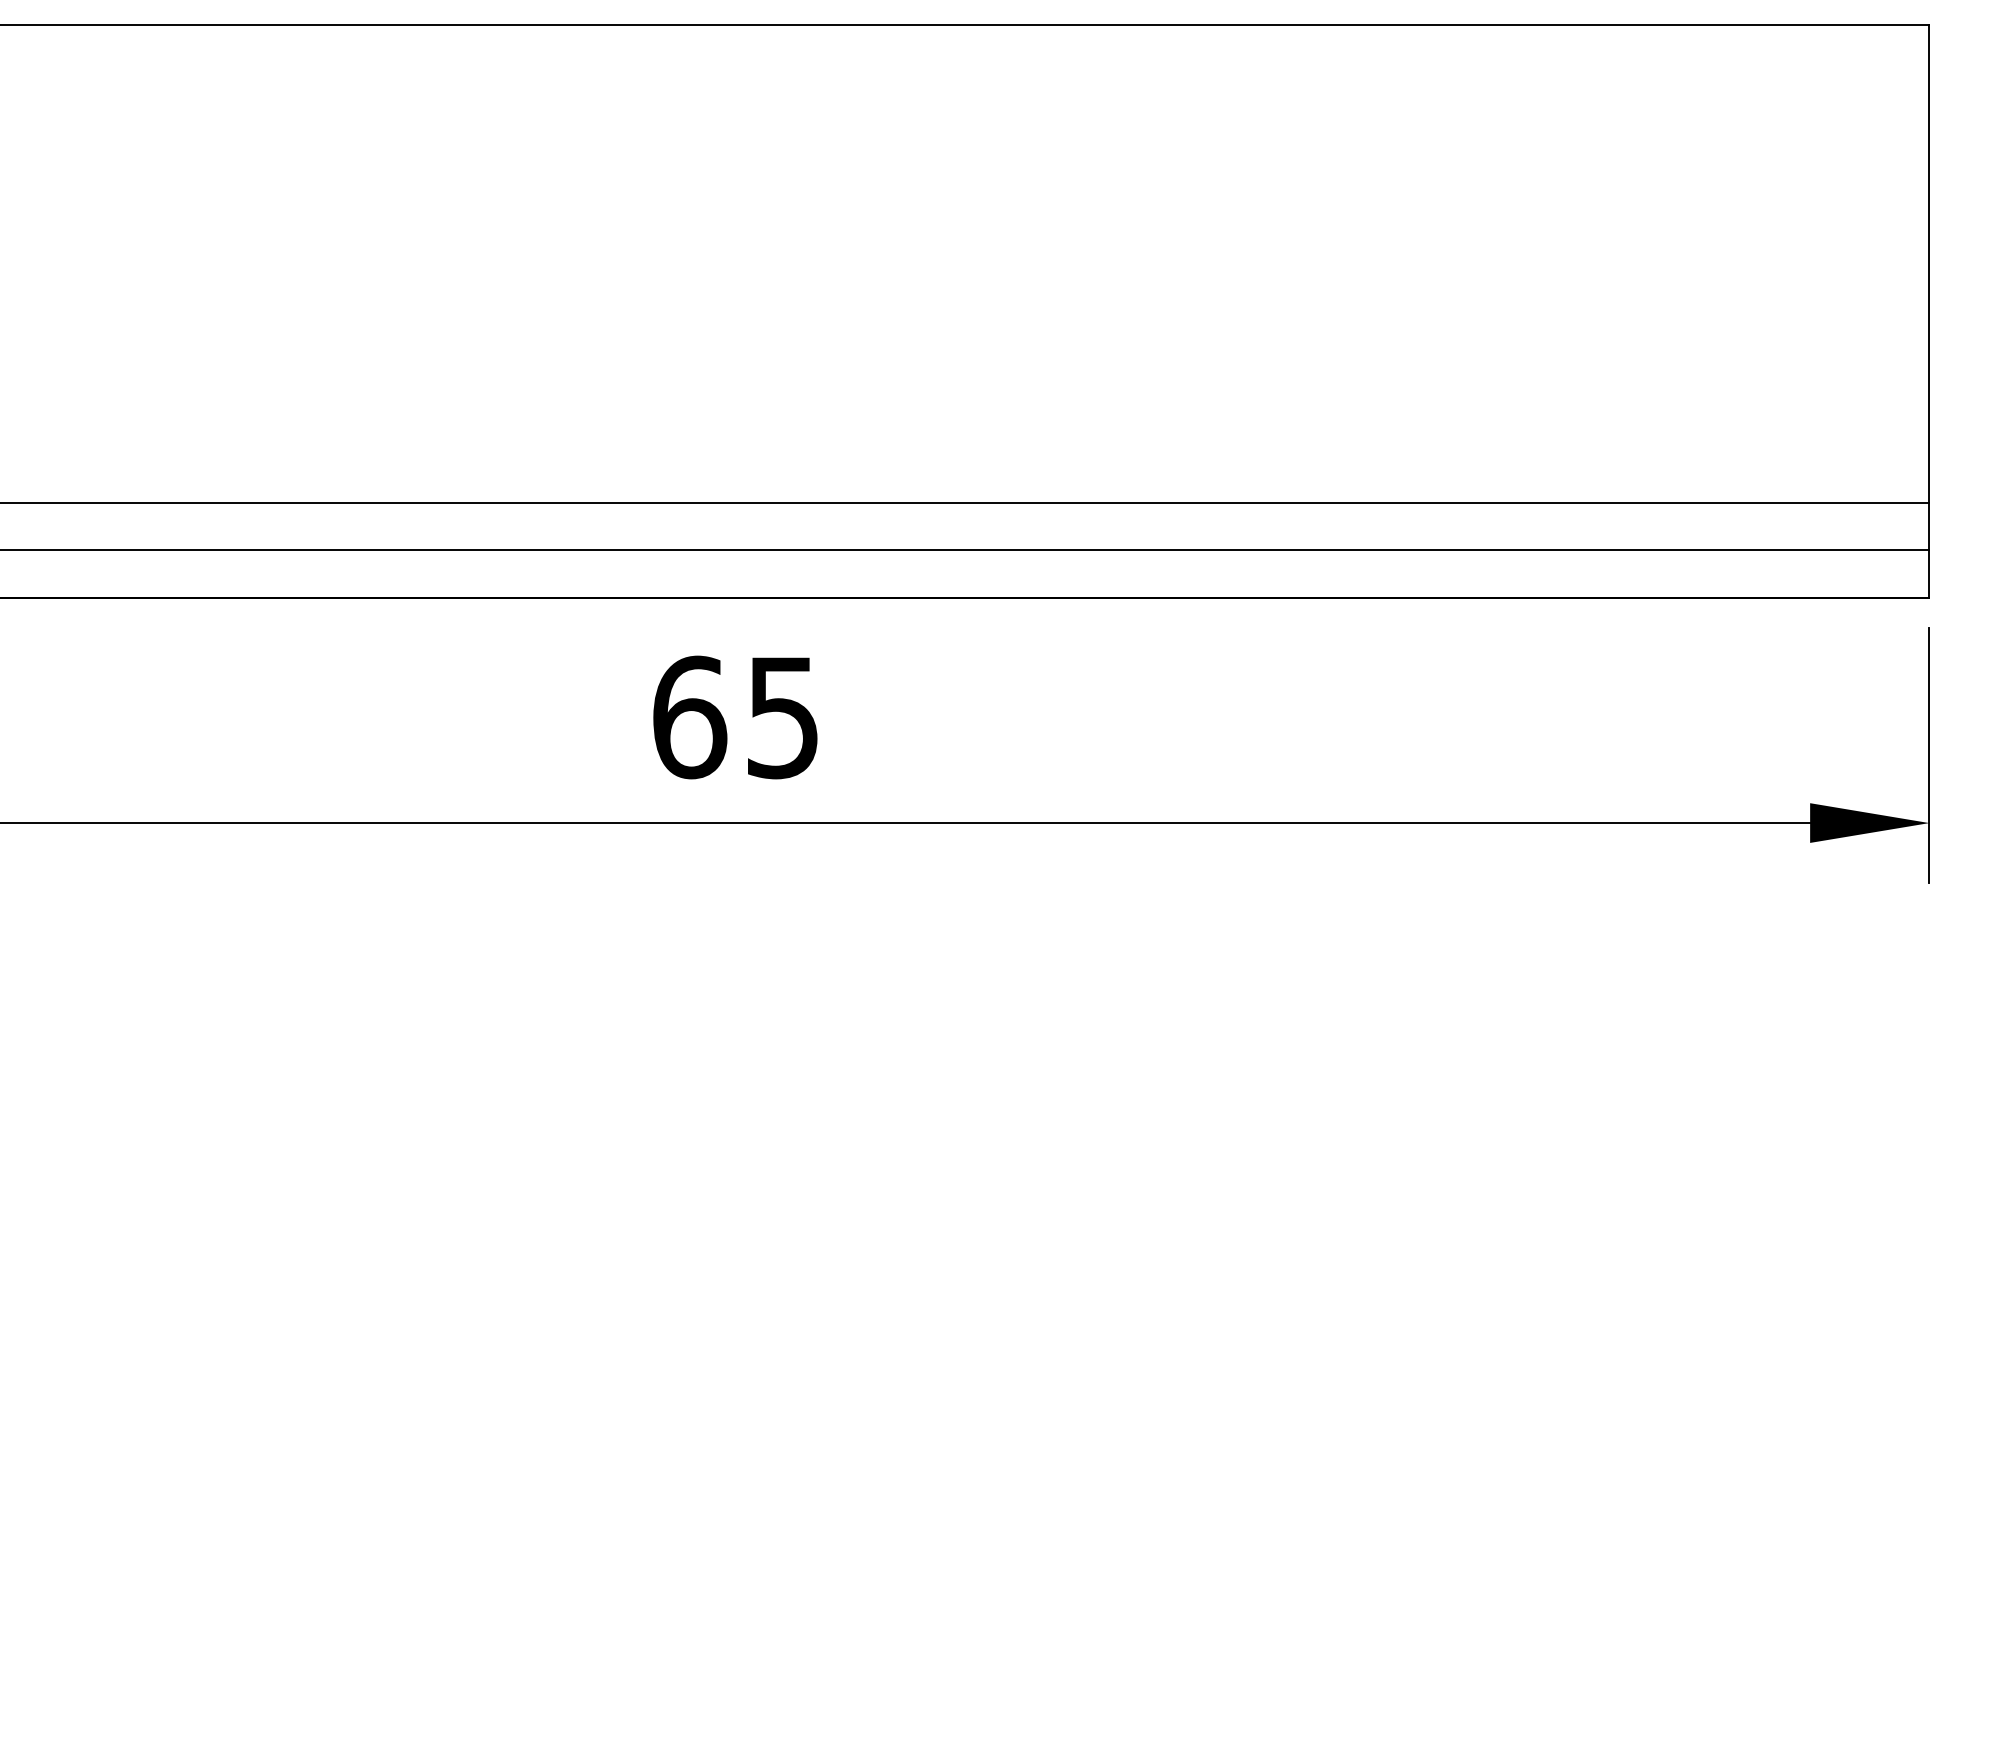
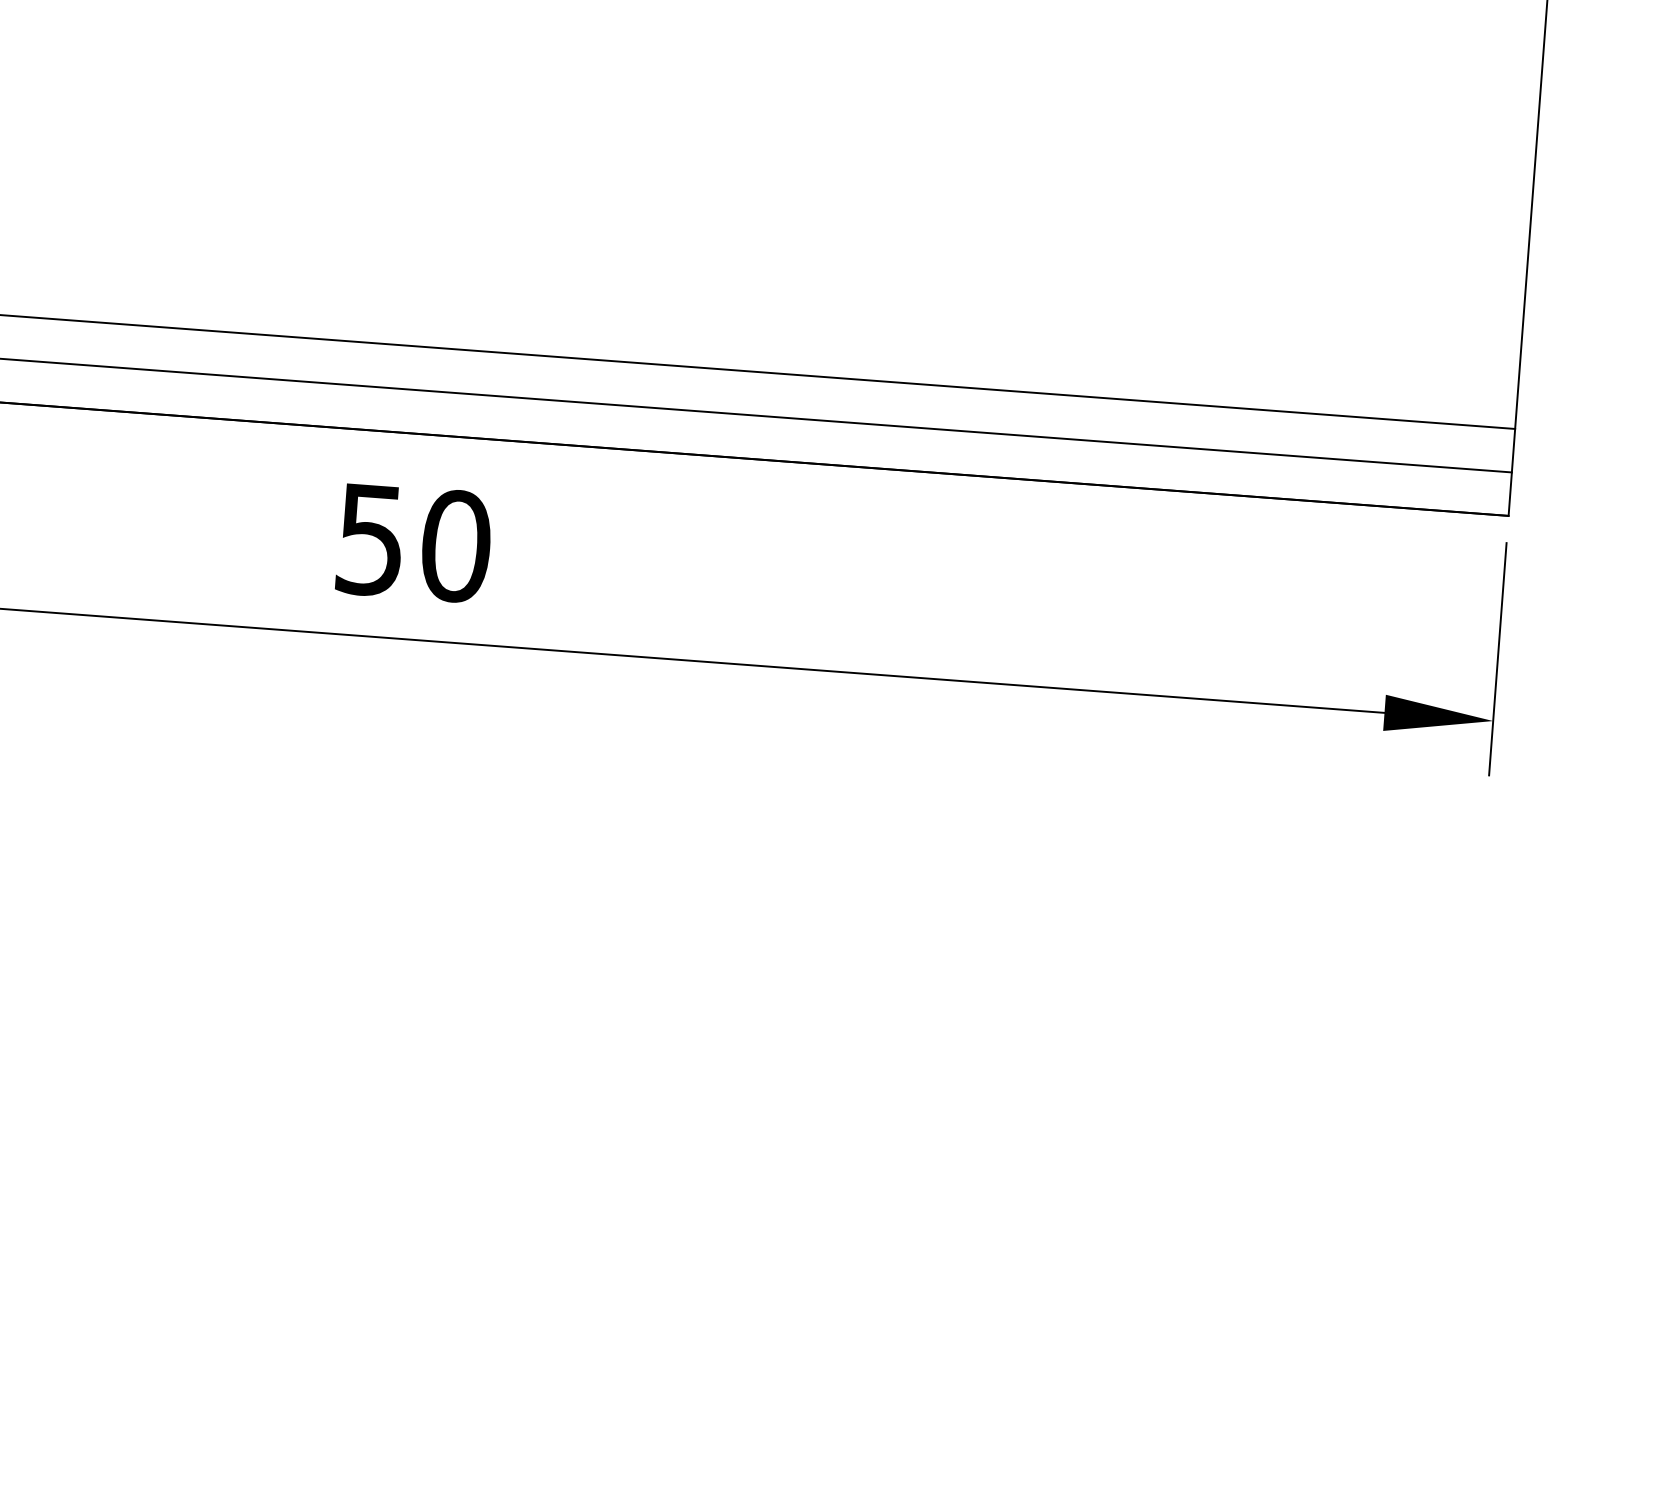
text: (736, 717) -> (413, 543), 65 -> 50

